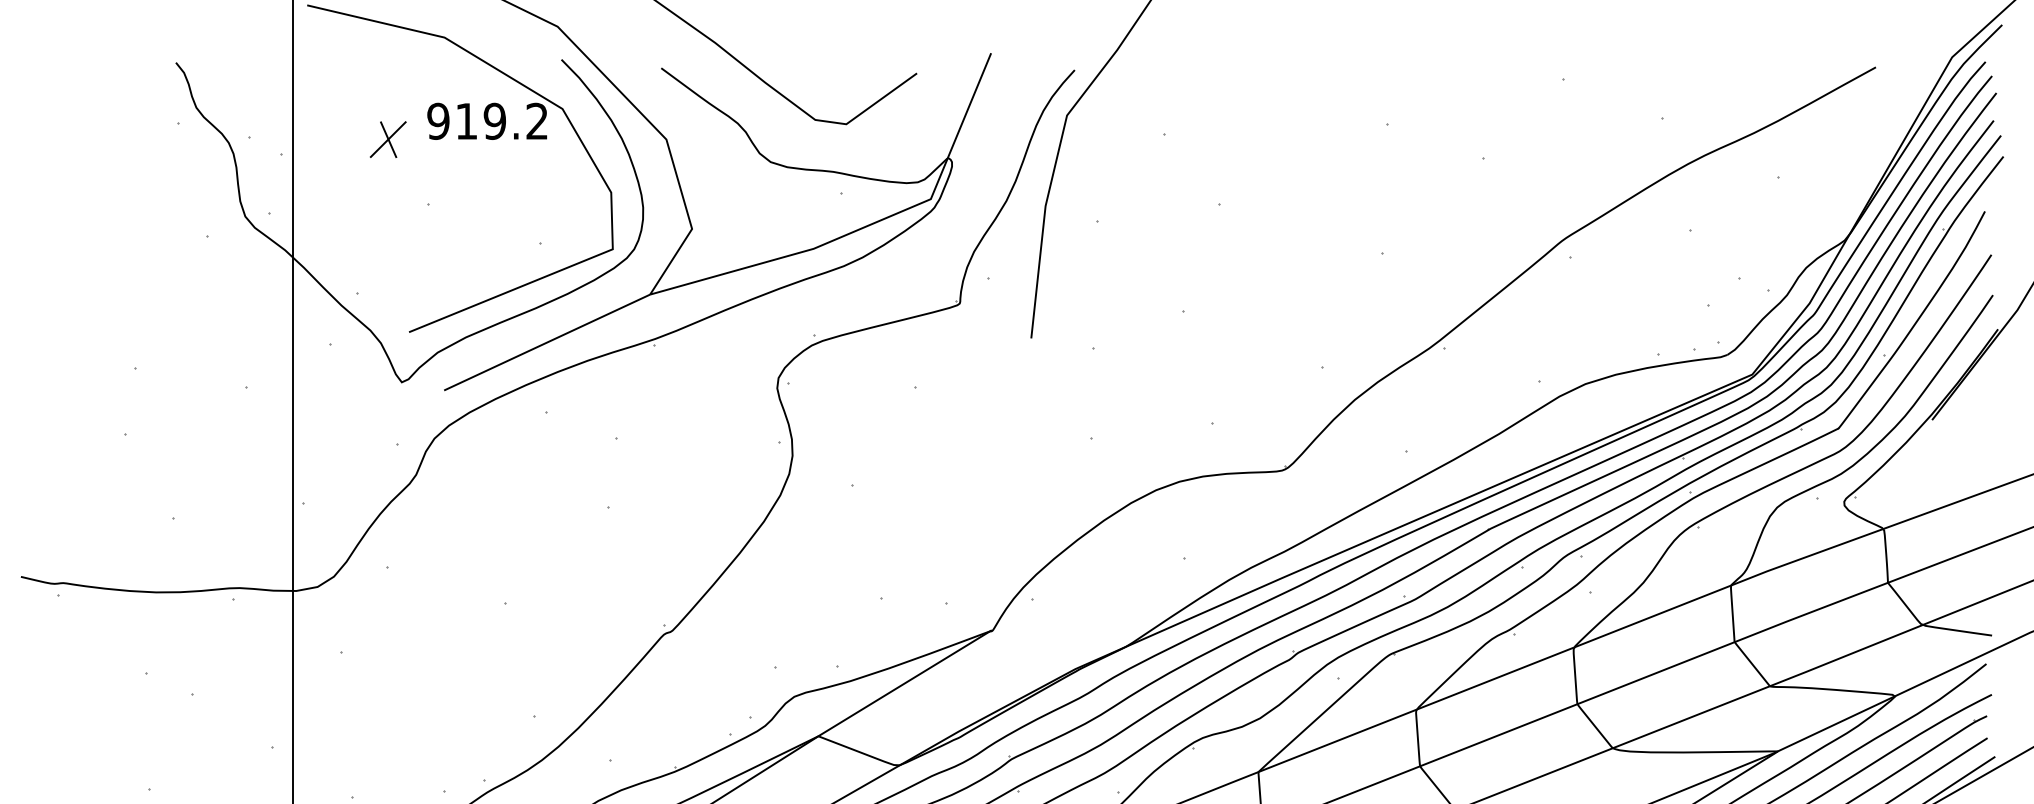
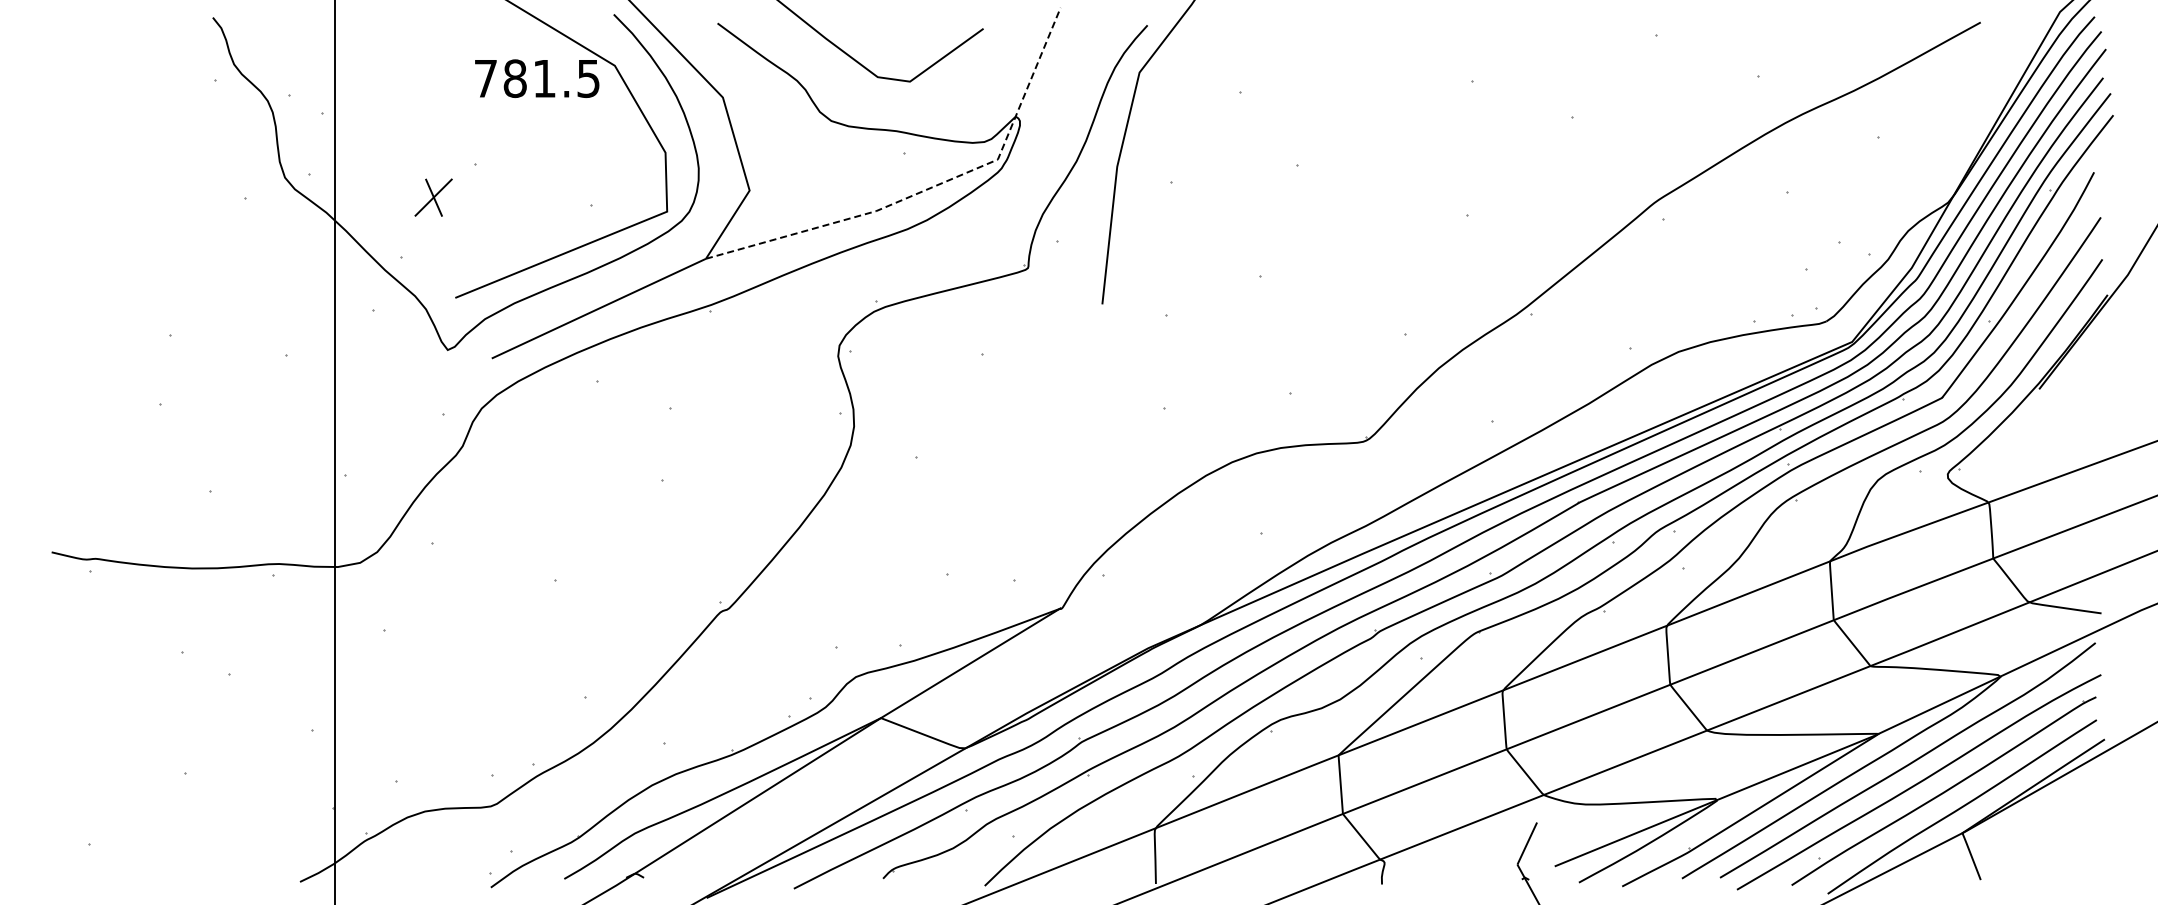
text: (487, 121) -> (536, 78), 919.2 -> 781.5
part: (388, 139) -> (433, 197), moved
line: (866, 226) -> (931, 187), solid -> dashed

